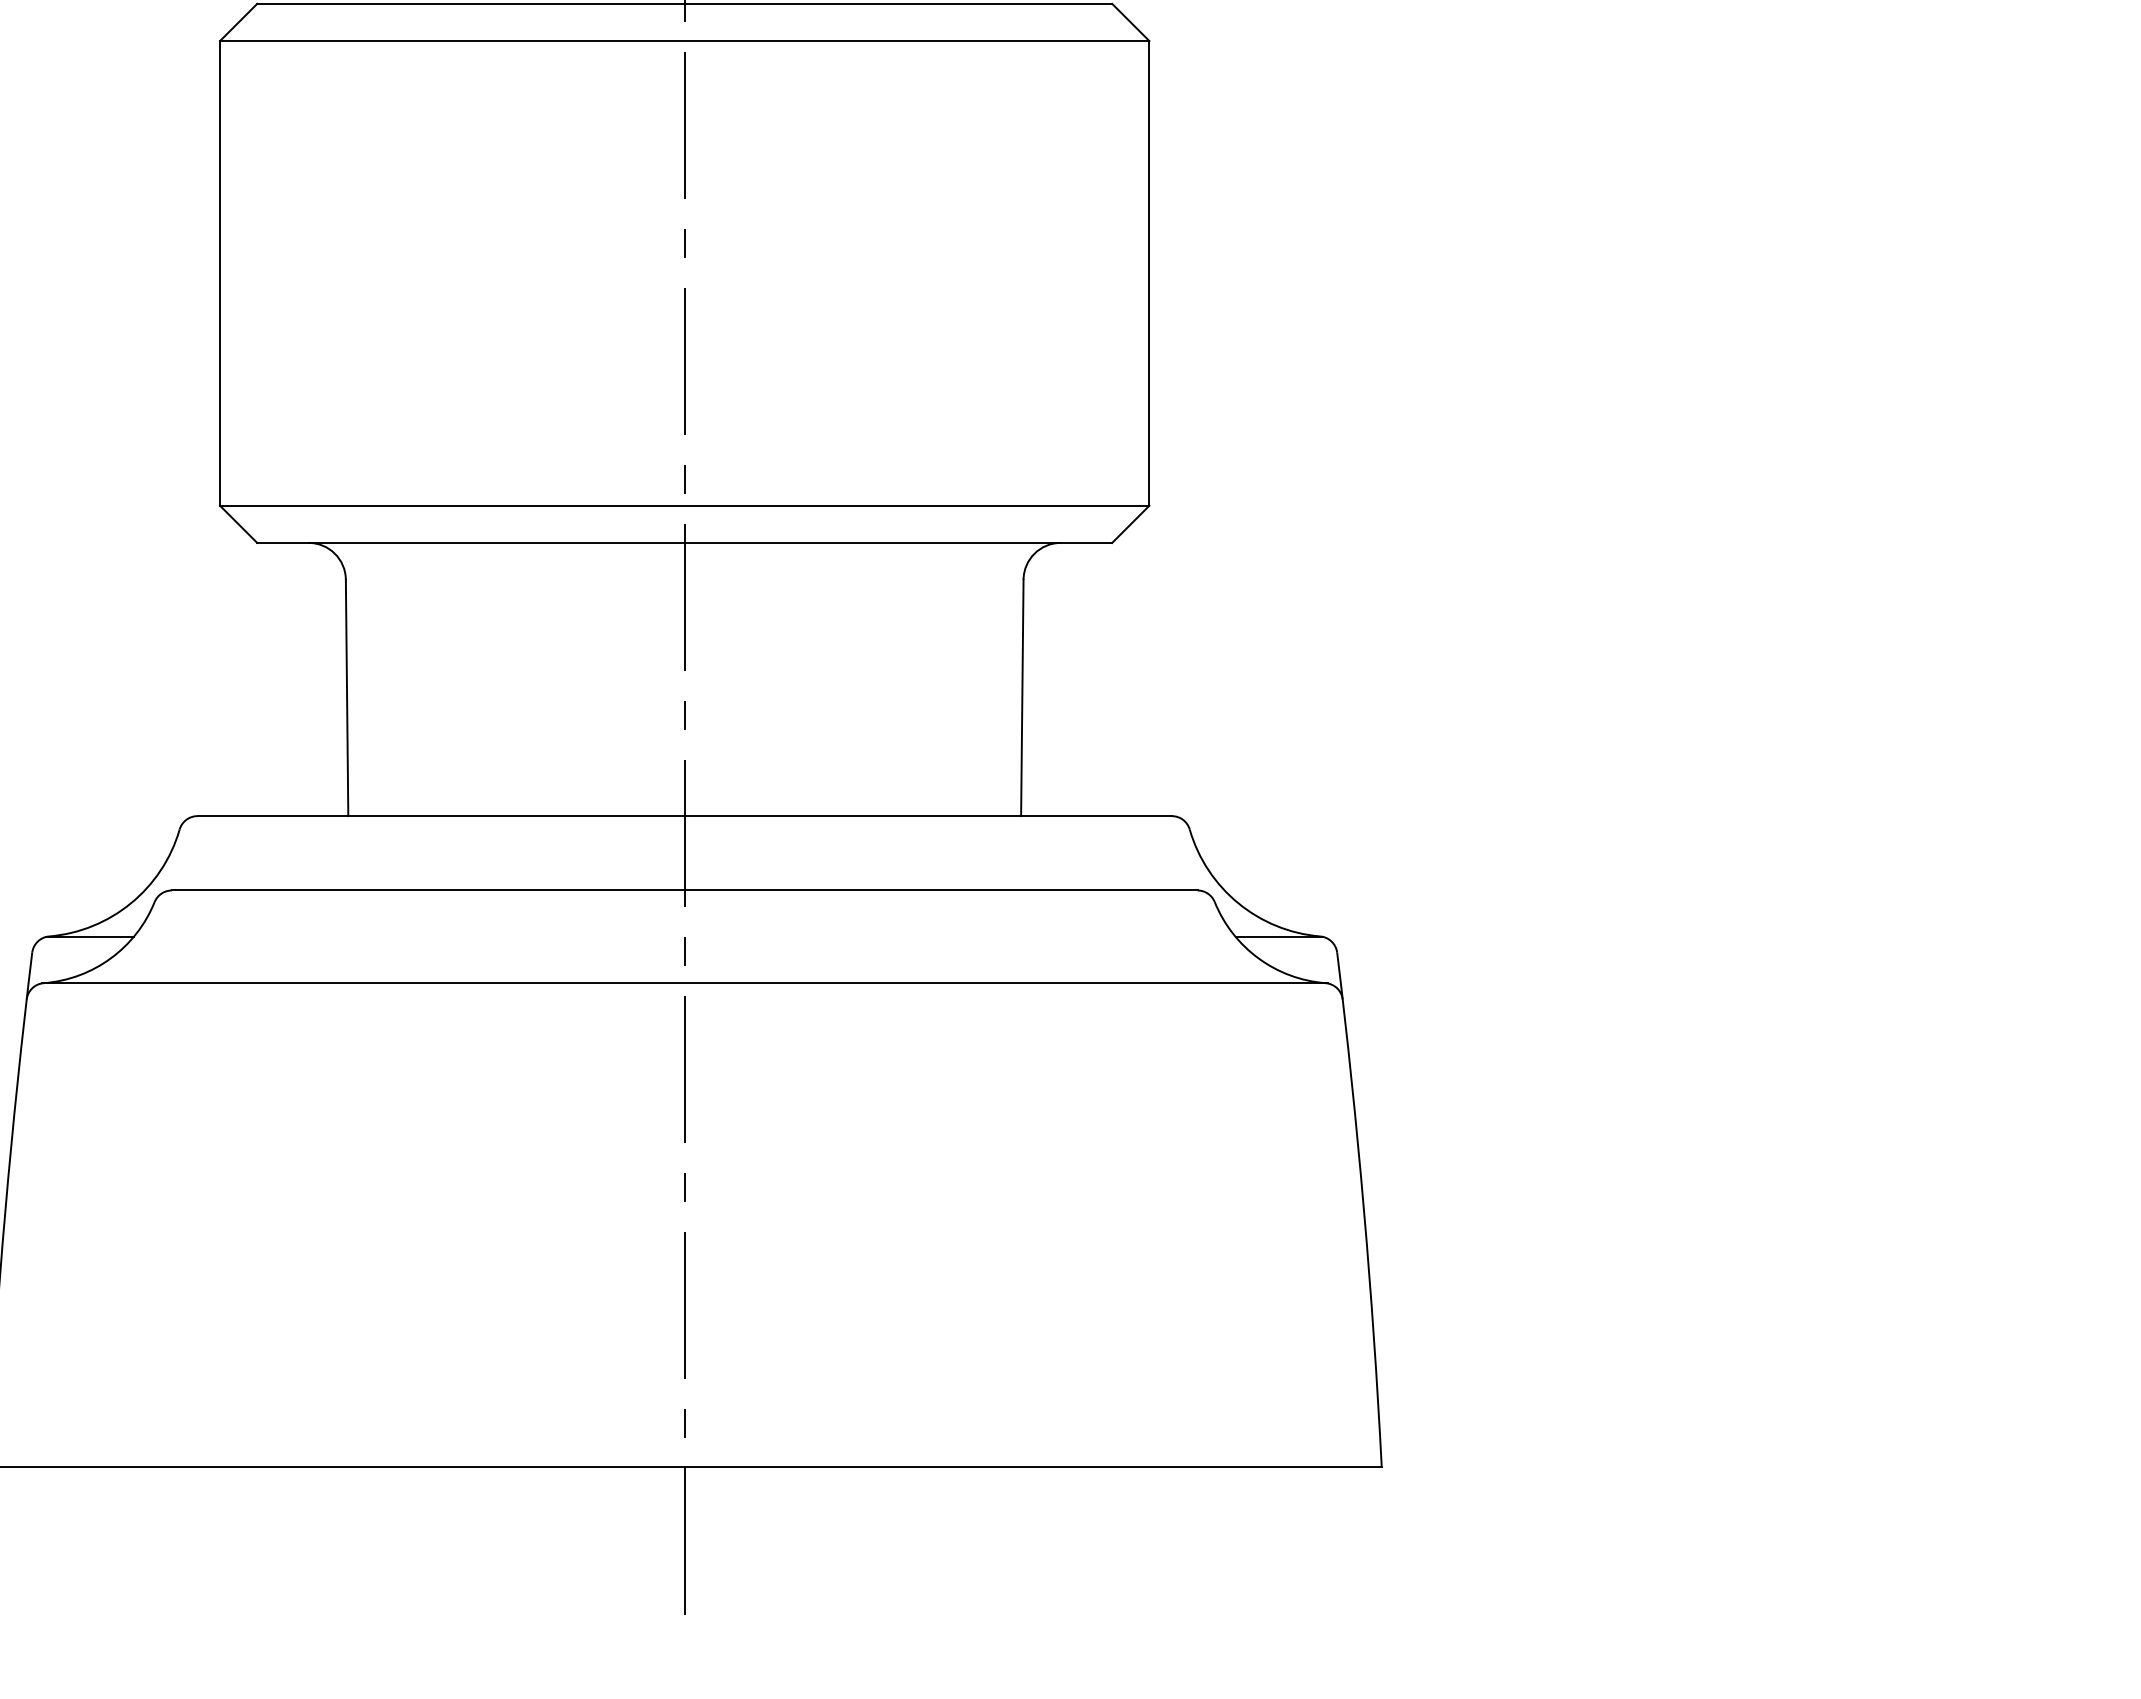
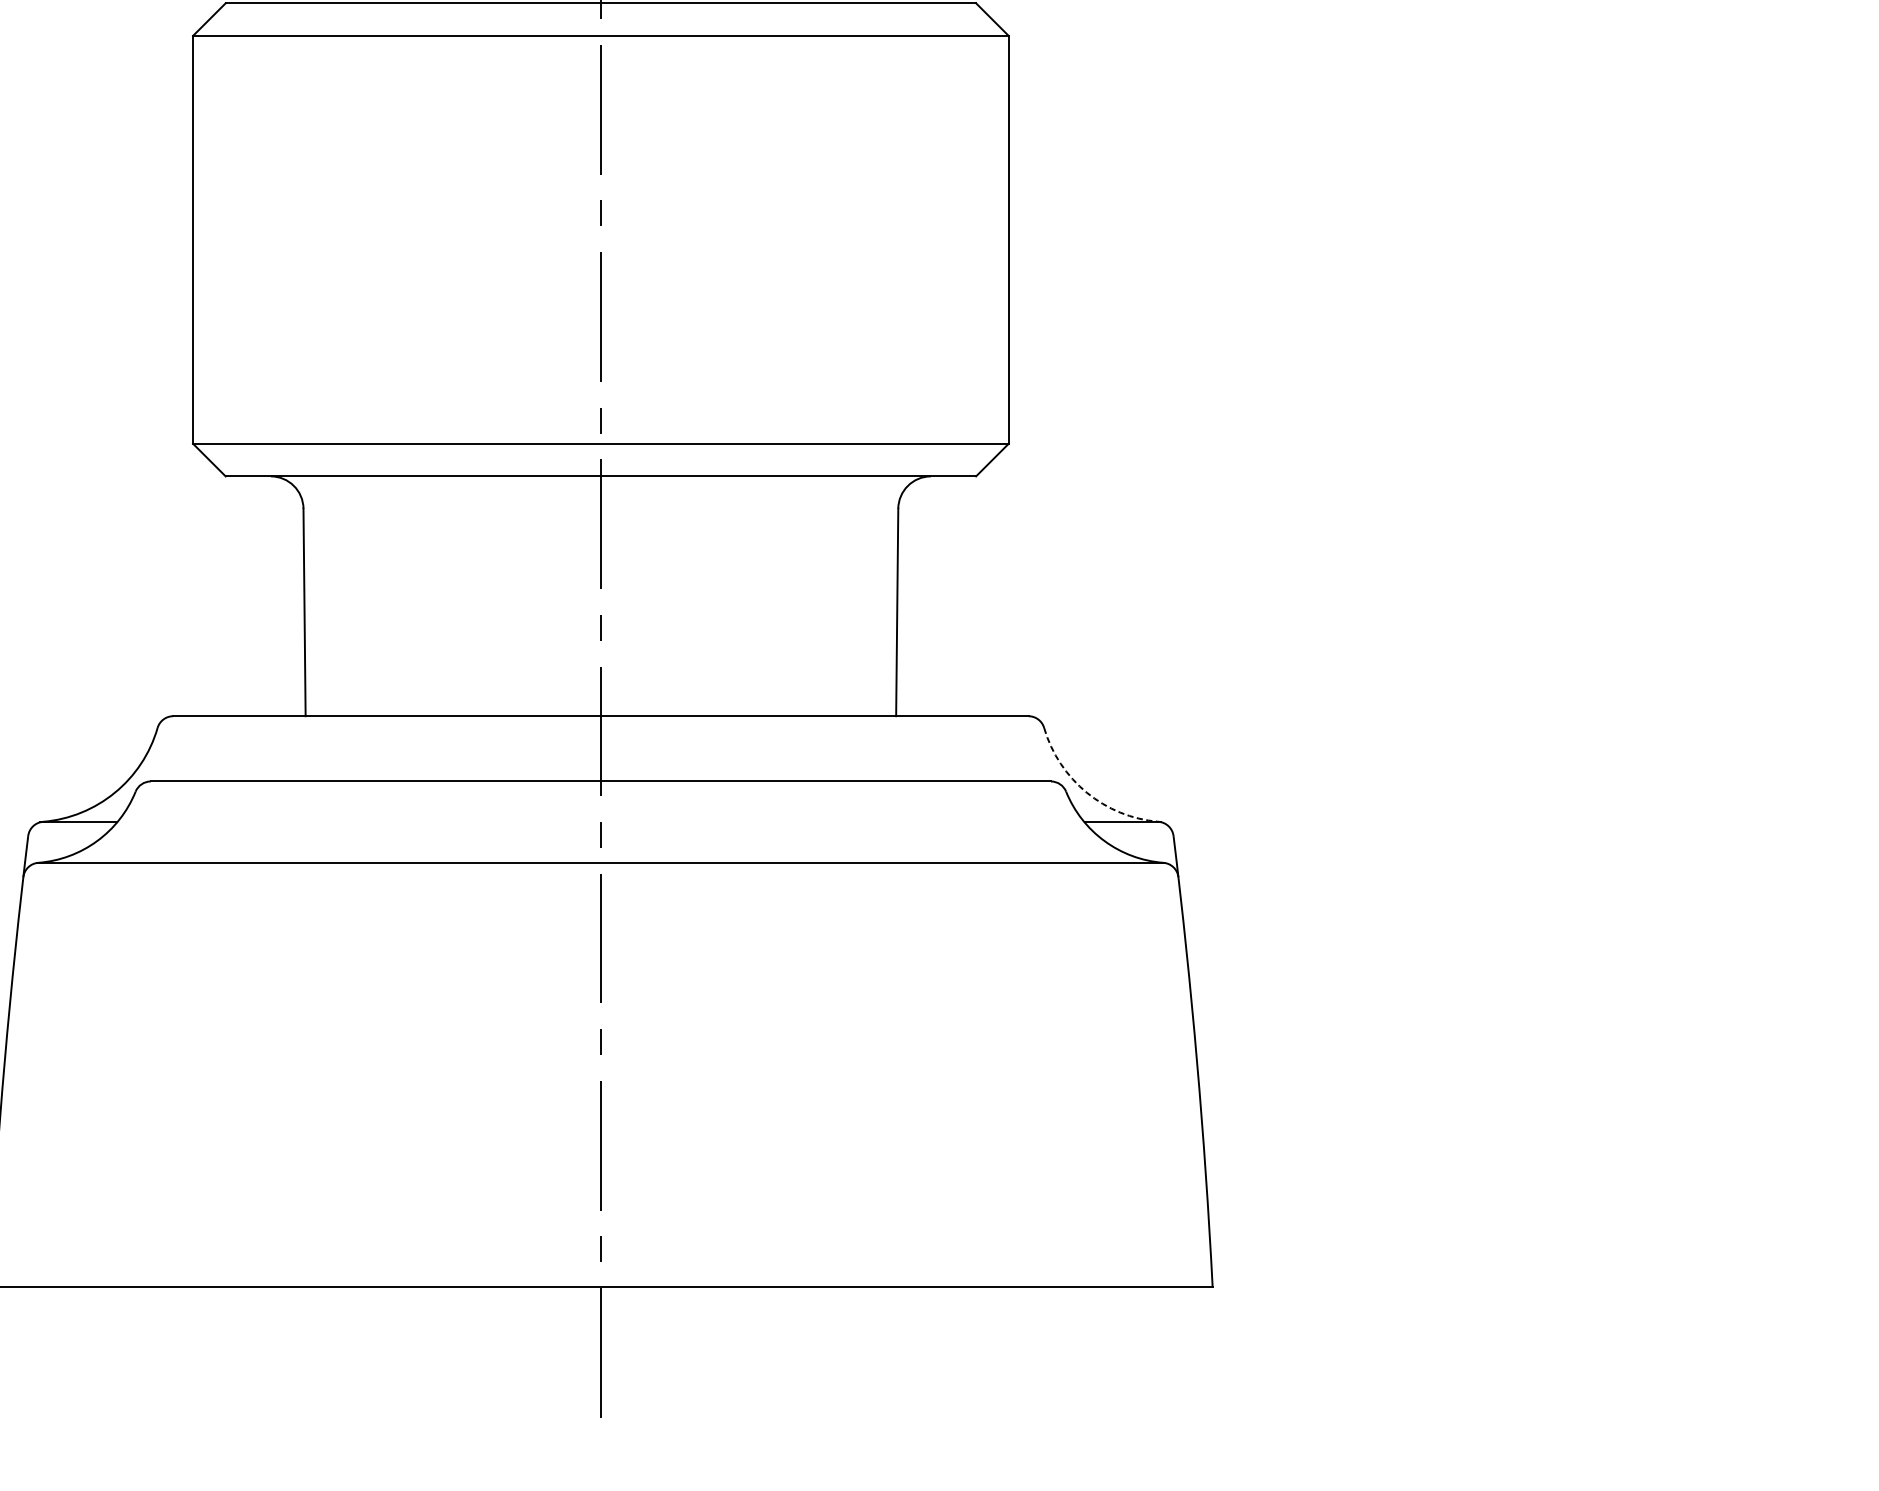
arc: (1238, 903) -> (1086, 792), solid -> dashed

